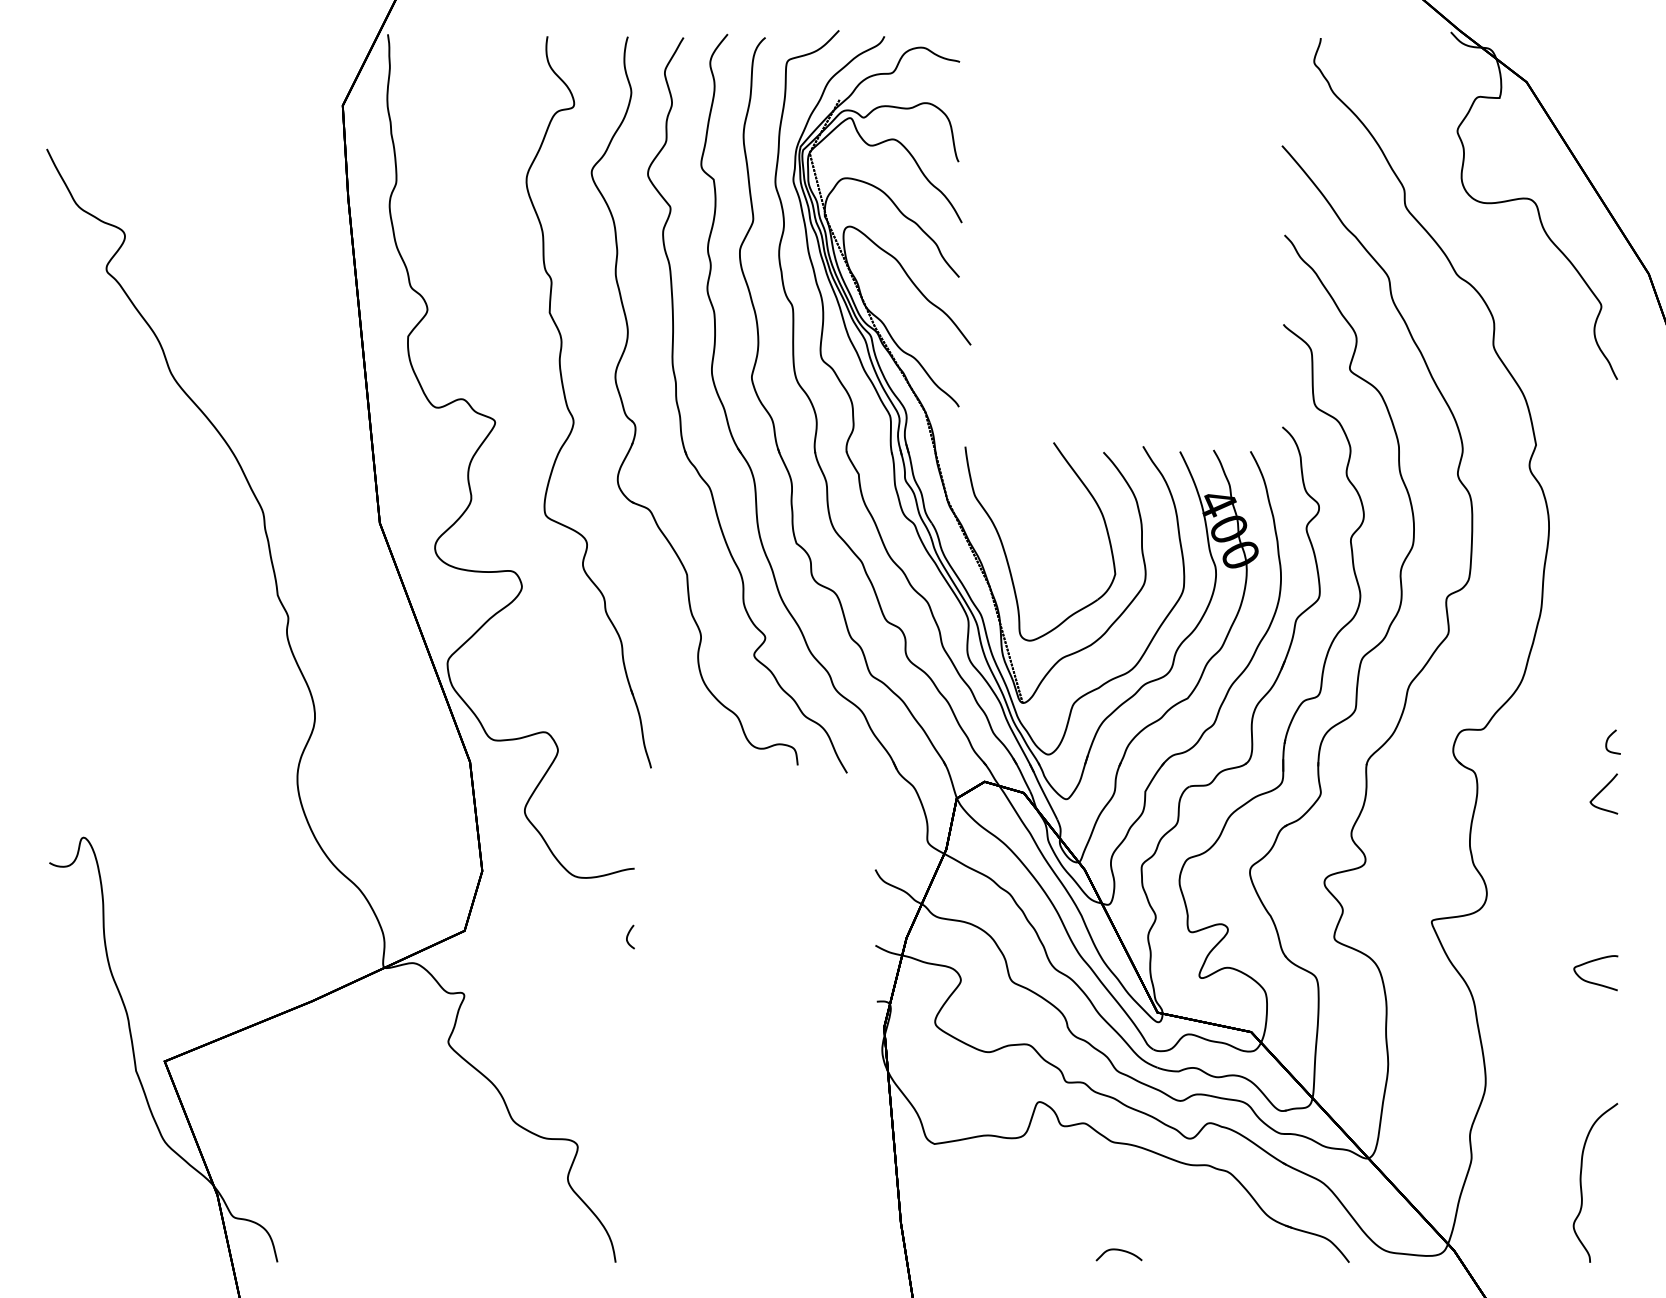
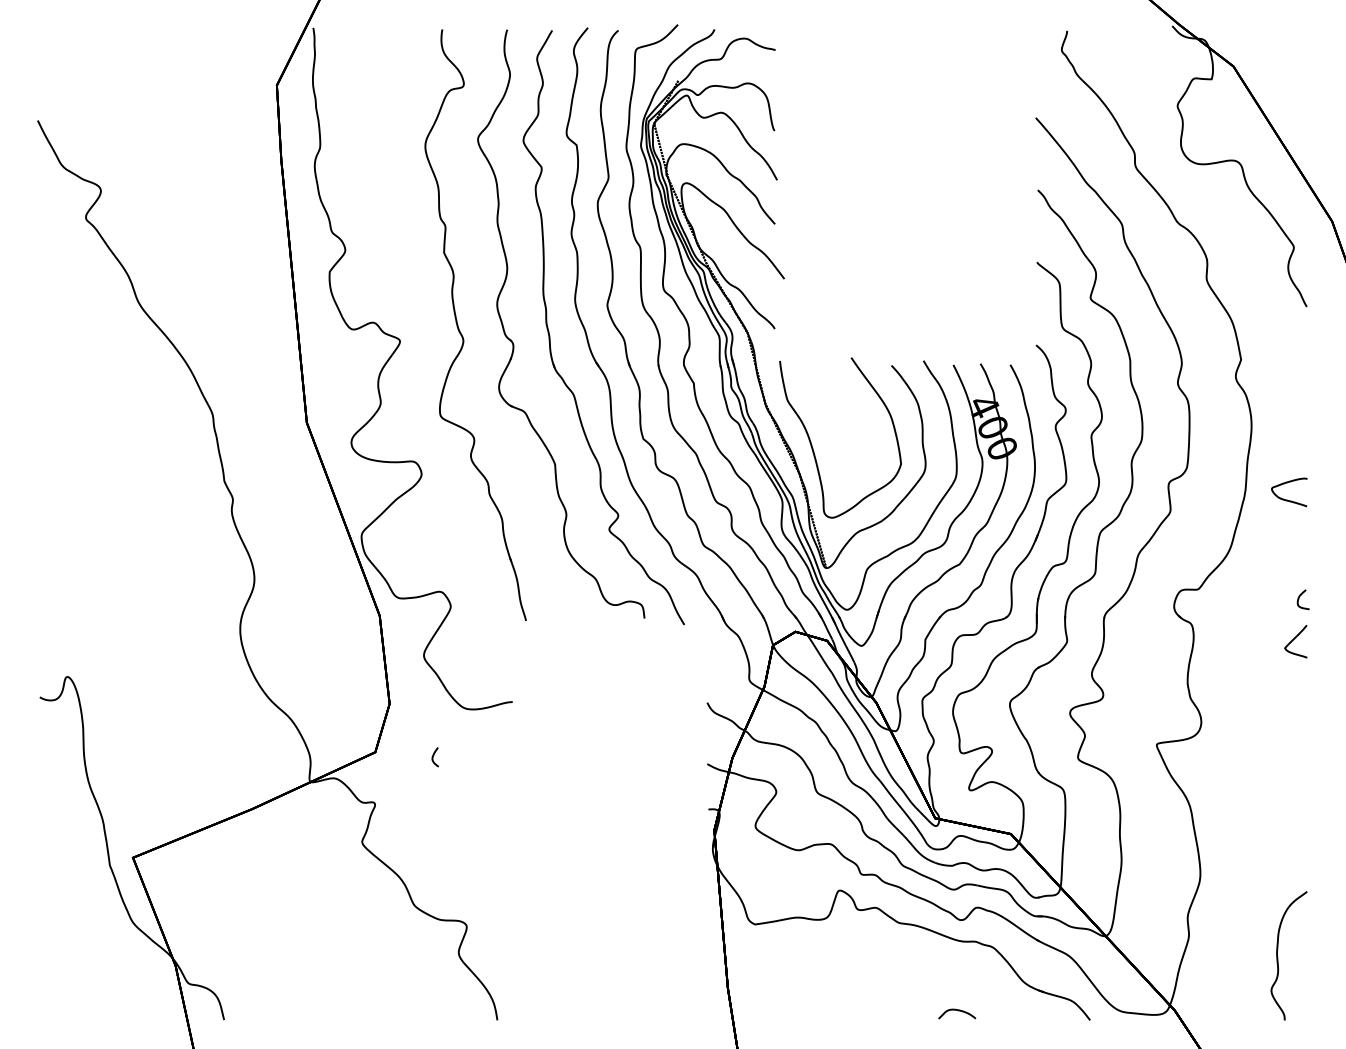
curve: (628, 937) -> (433, 757), moved
curve: (1593, 981) -> (1287, 499), moved
curve: (1120, 1251) -> (958, 1011), moved

